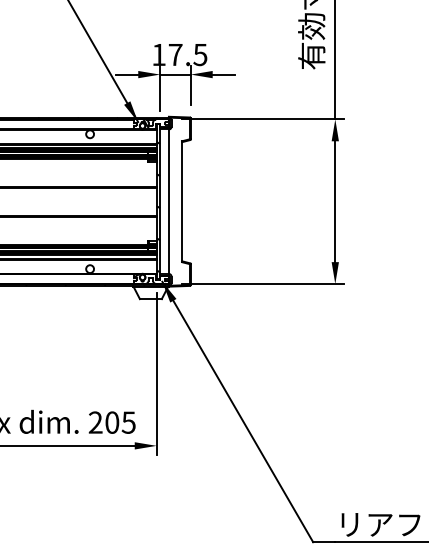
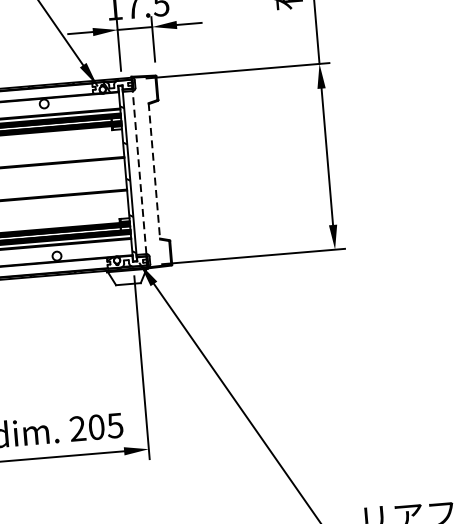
line: (168, 201) -> (139, 172), solid -> dashed
line: (182, 202) -> (154, 172), solid -> dashed

